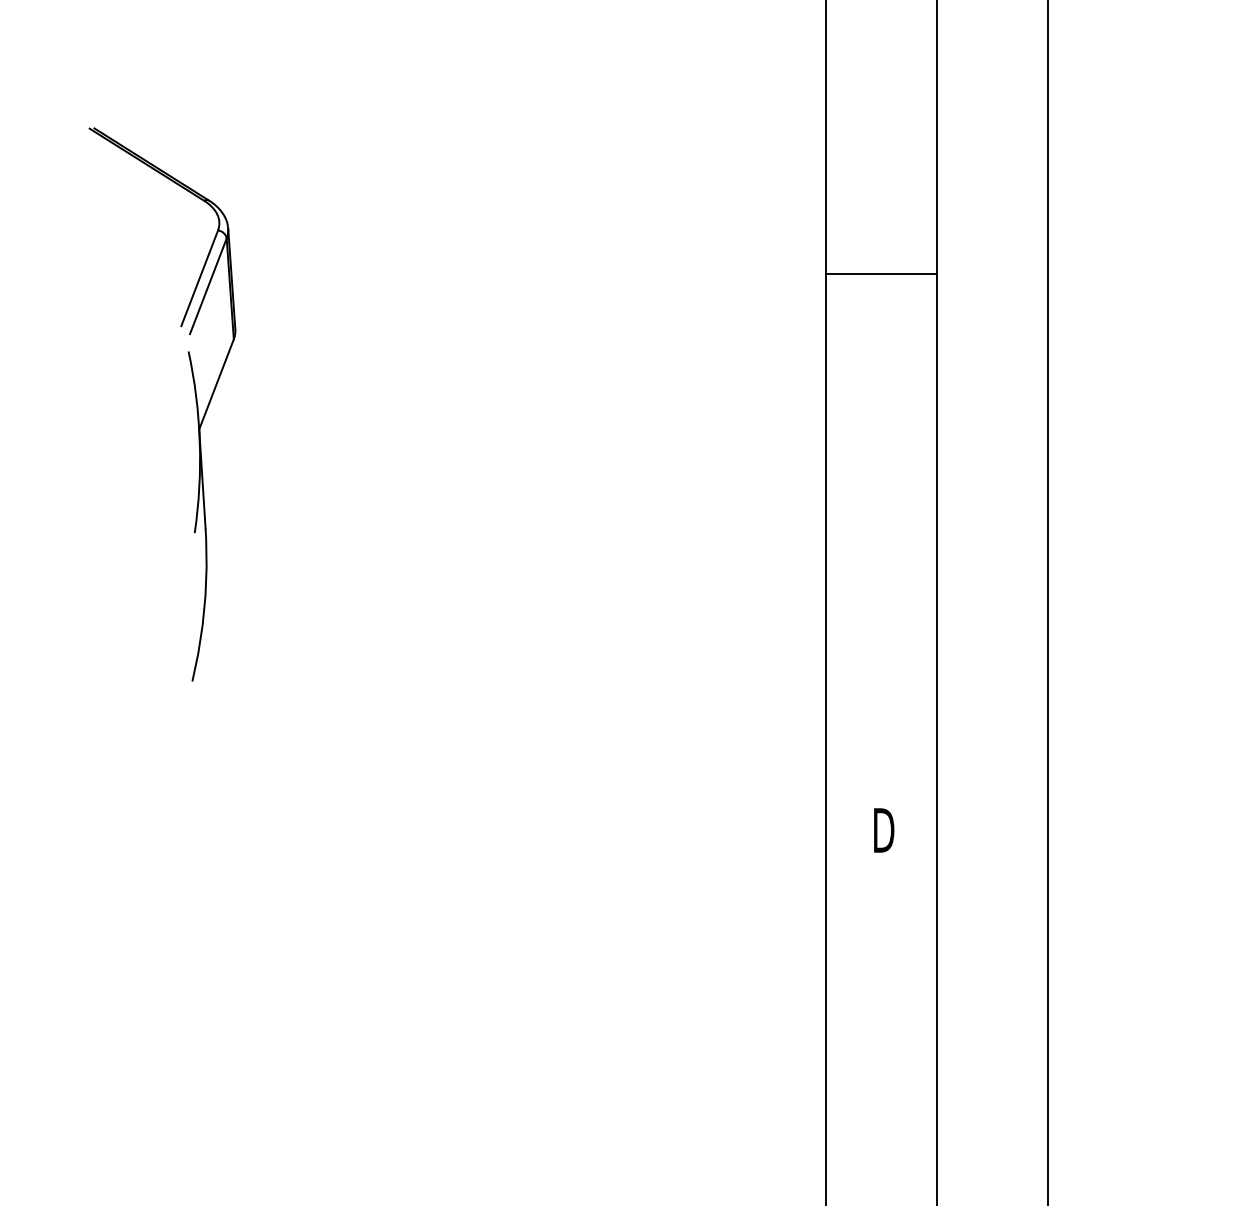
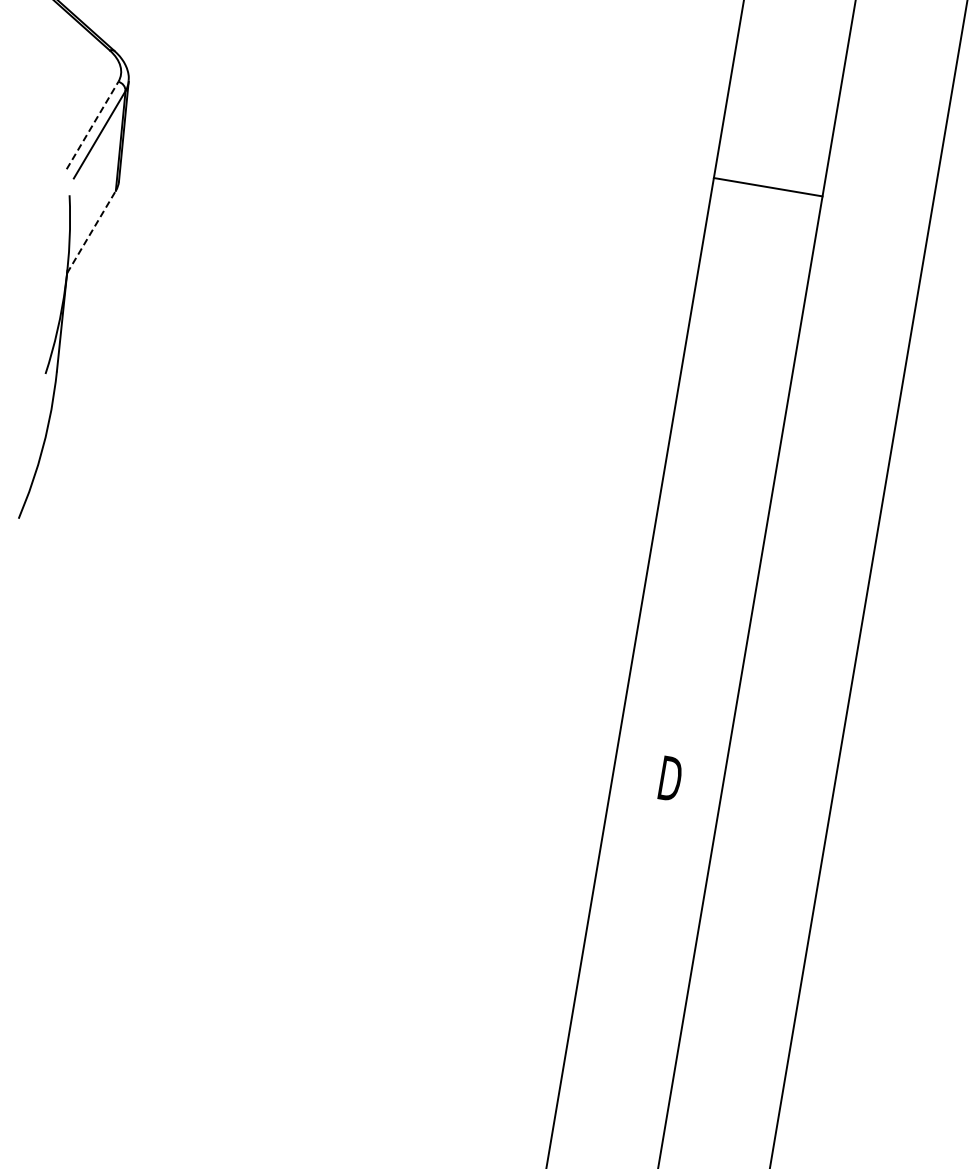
line: (881, 274) -> (768, 187), moved
line: (199, 277) -> (92, 124), solid -> dashed
line: (216, 383) -> (91, 231), solid -> dashed

